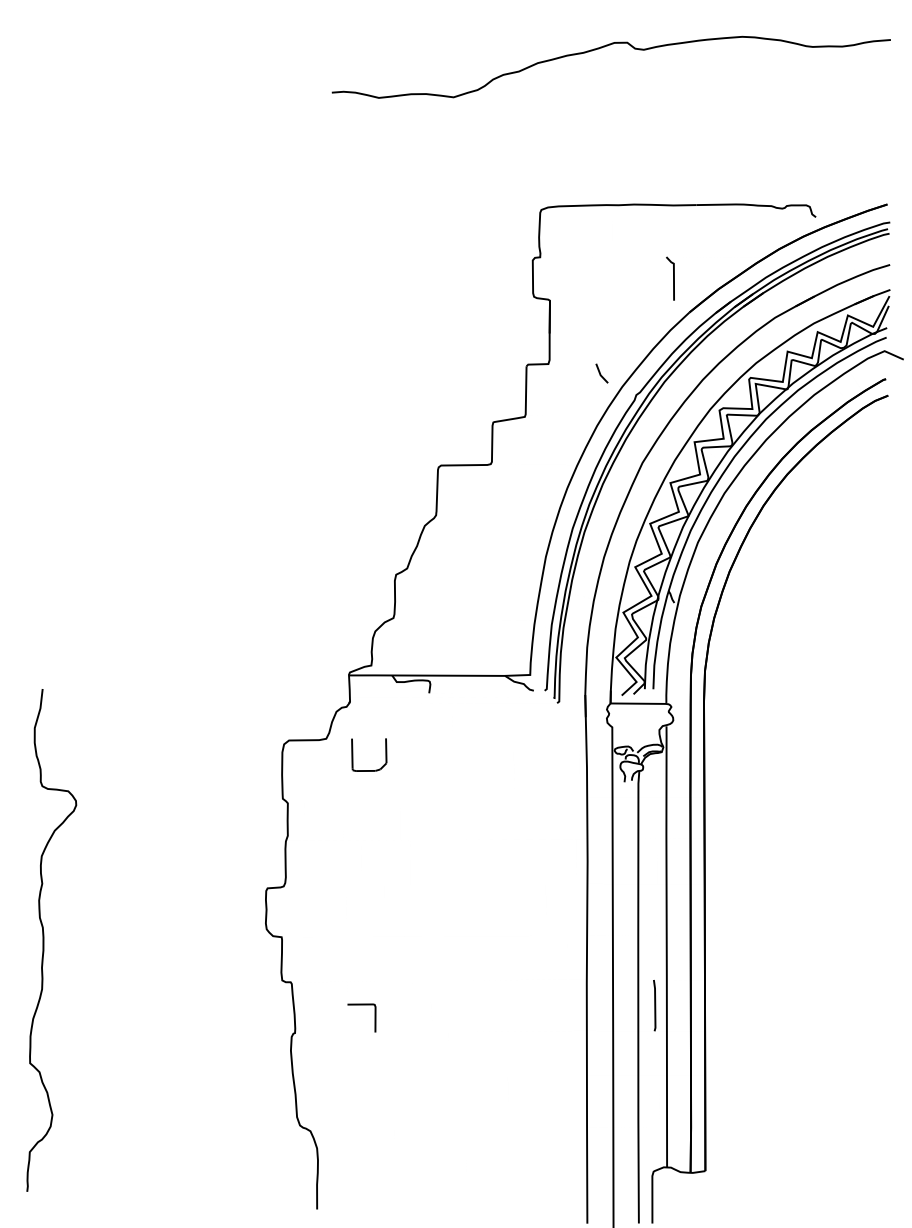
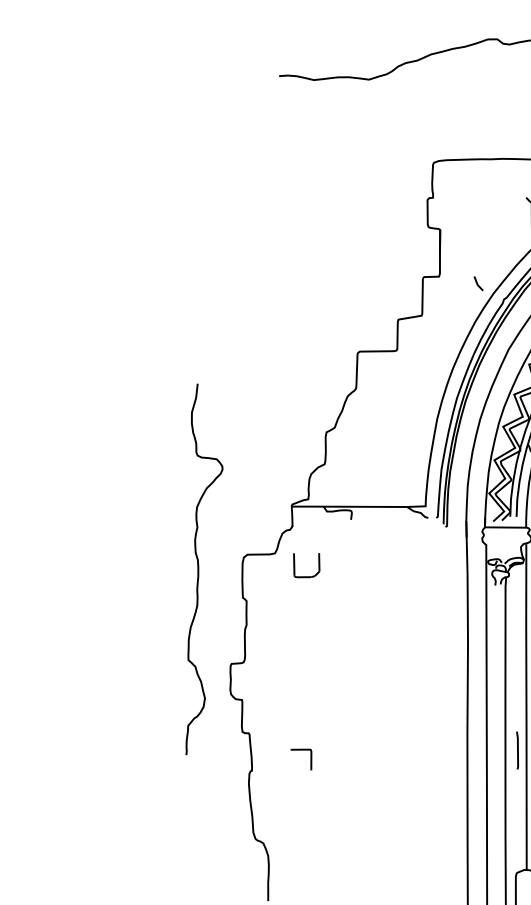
curve: (44, 940) -> (199, 569), moved

